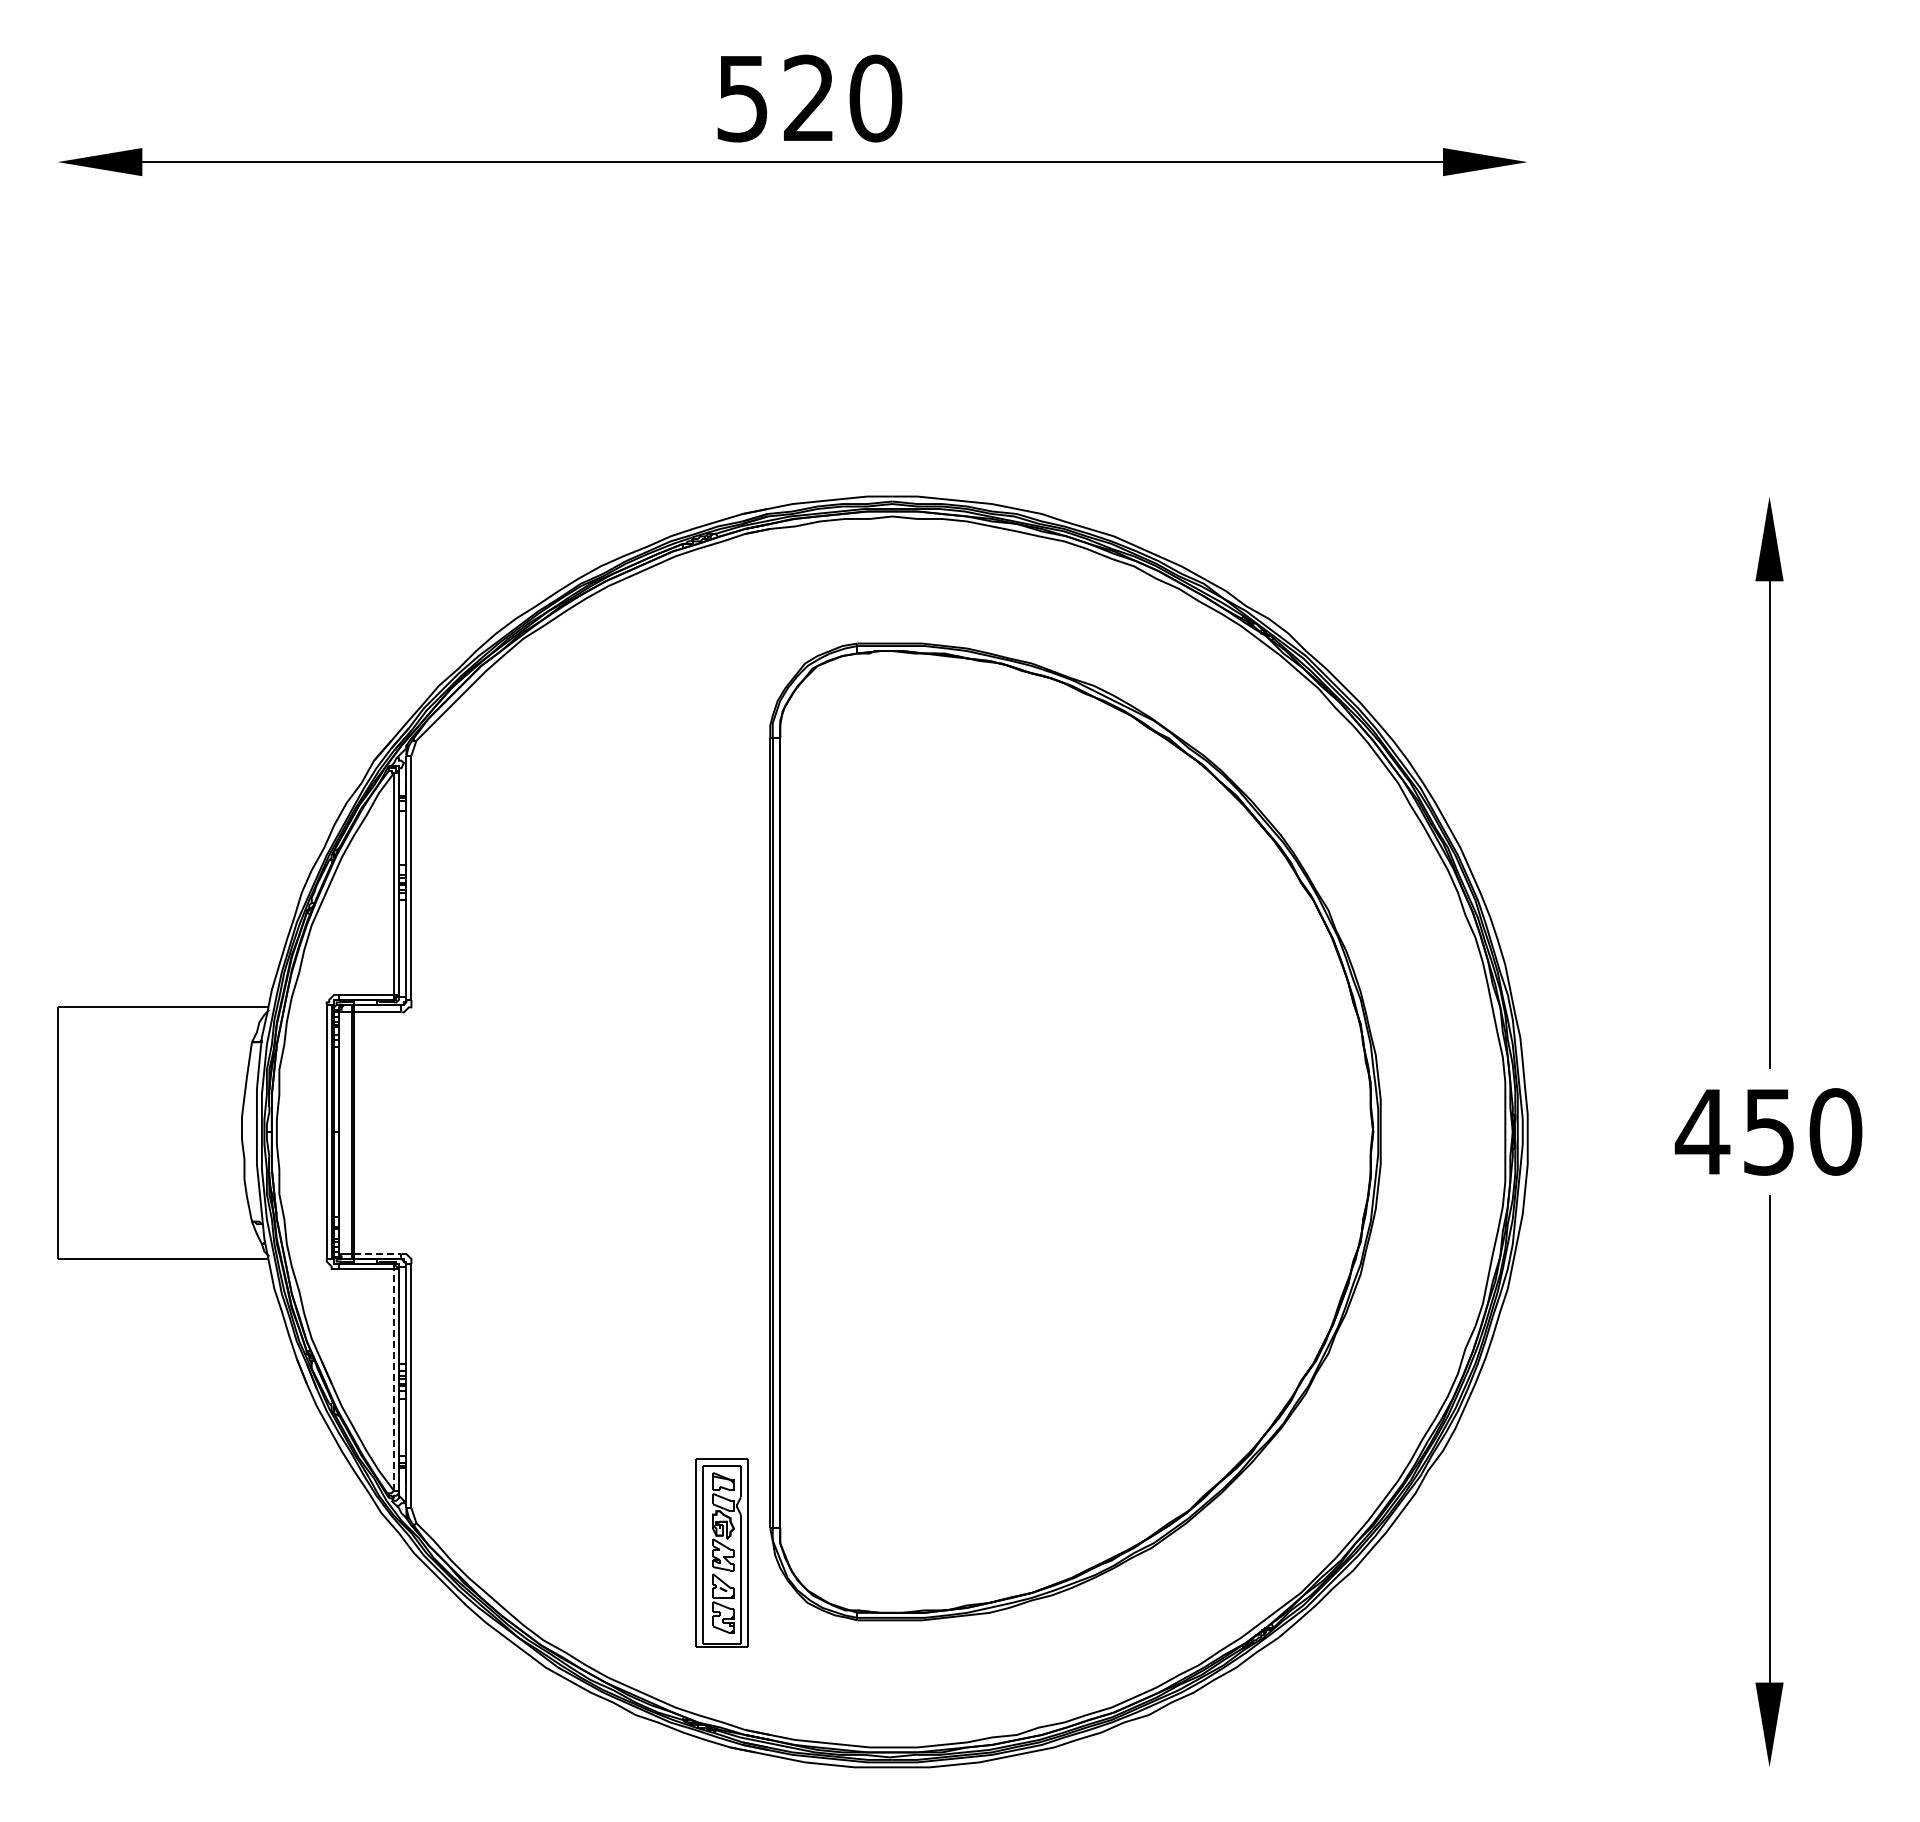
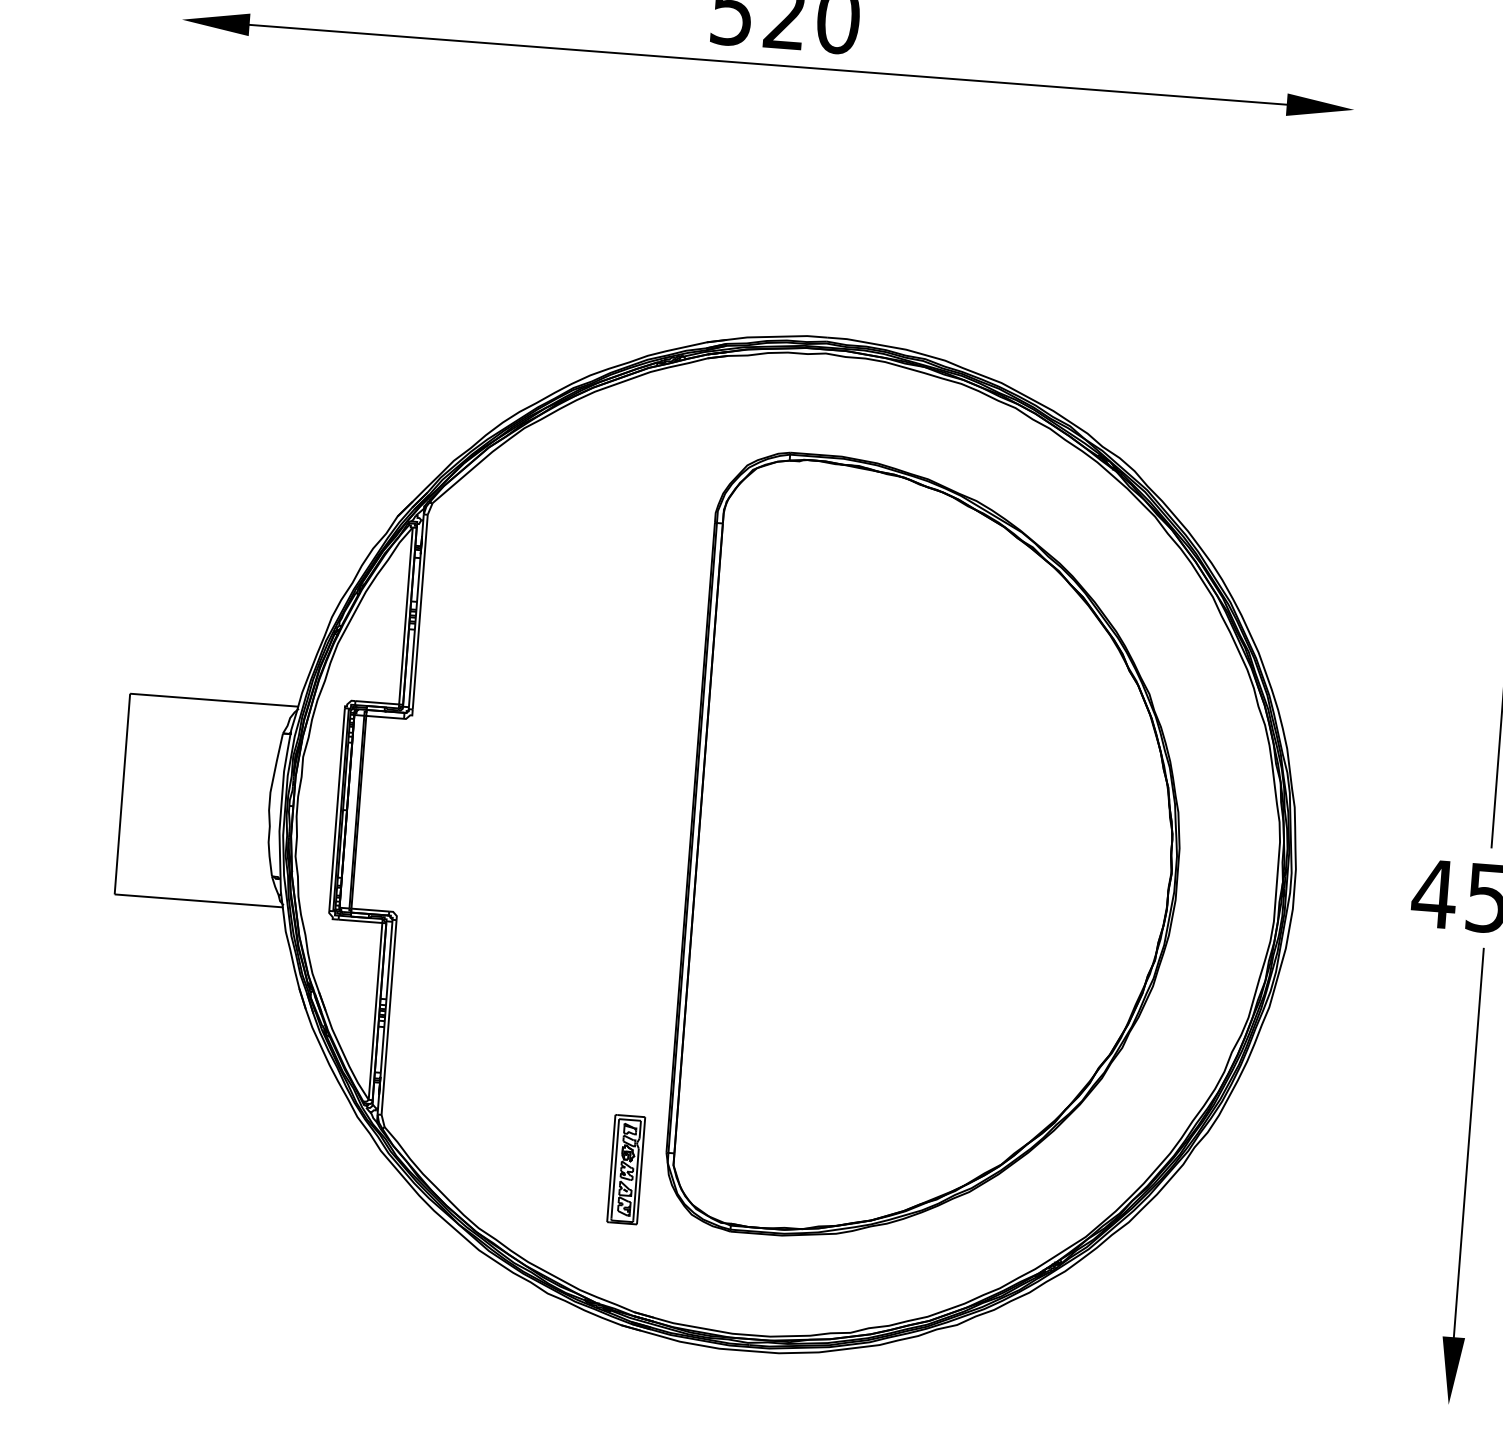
line: (377, 1254) -> (370, 910), dashed -> solid
line: (393, 1379) -> (375, 1011), dashed -> solid
part: (721, 1552) -> (626, 1169), size x0.71

